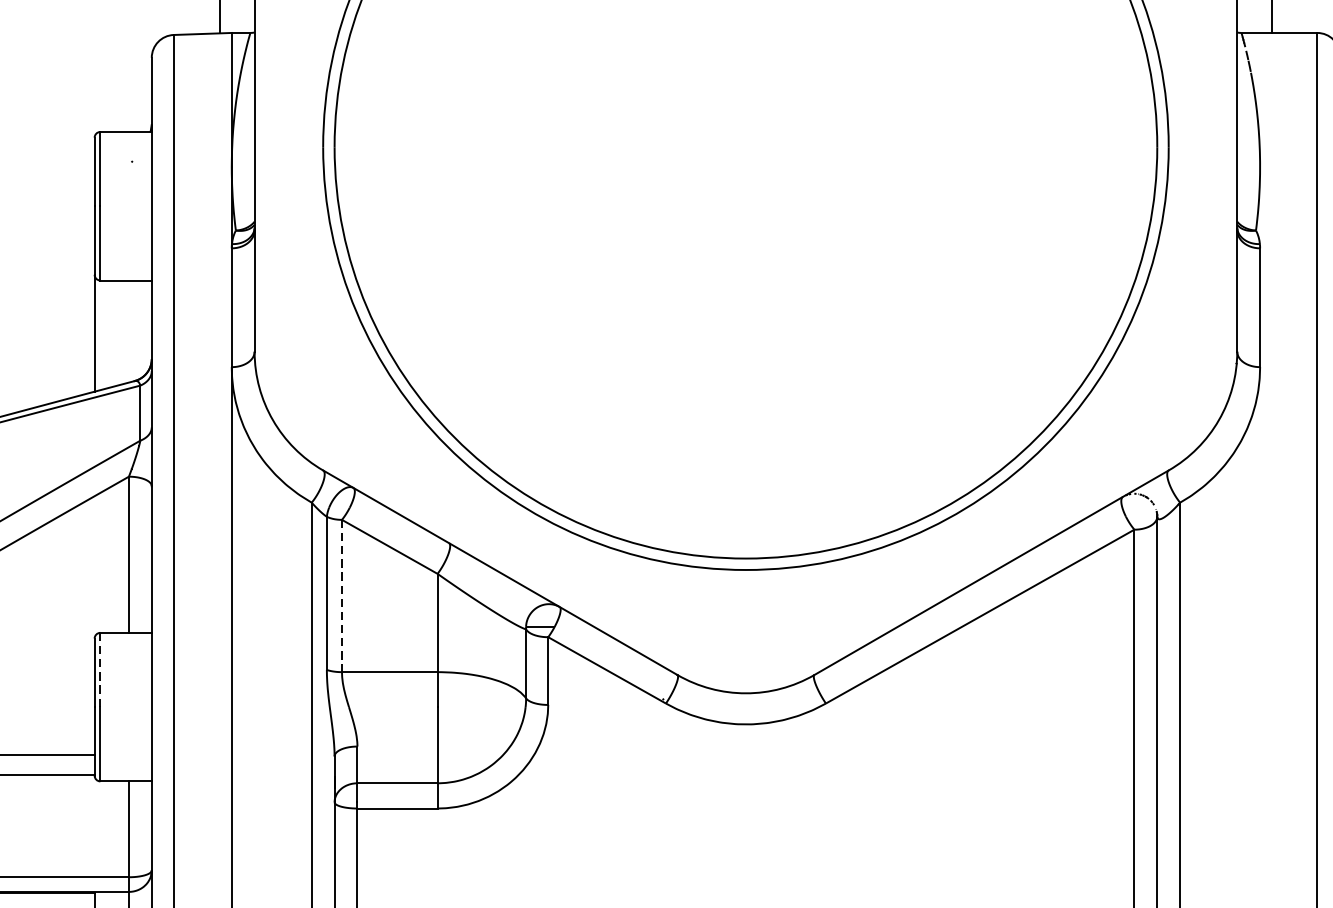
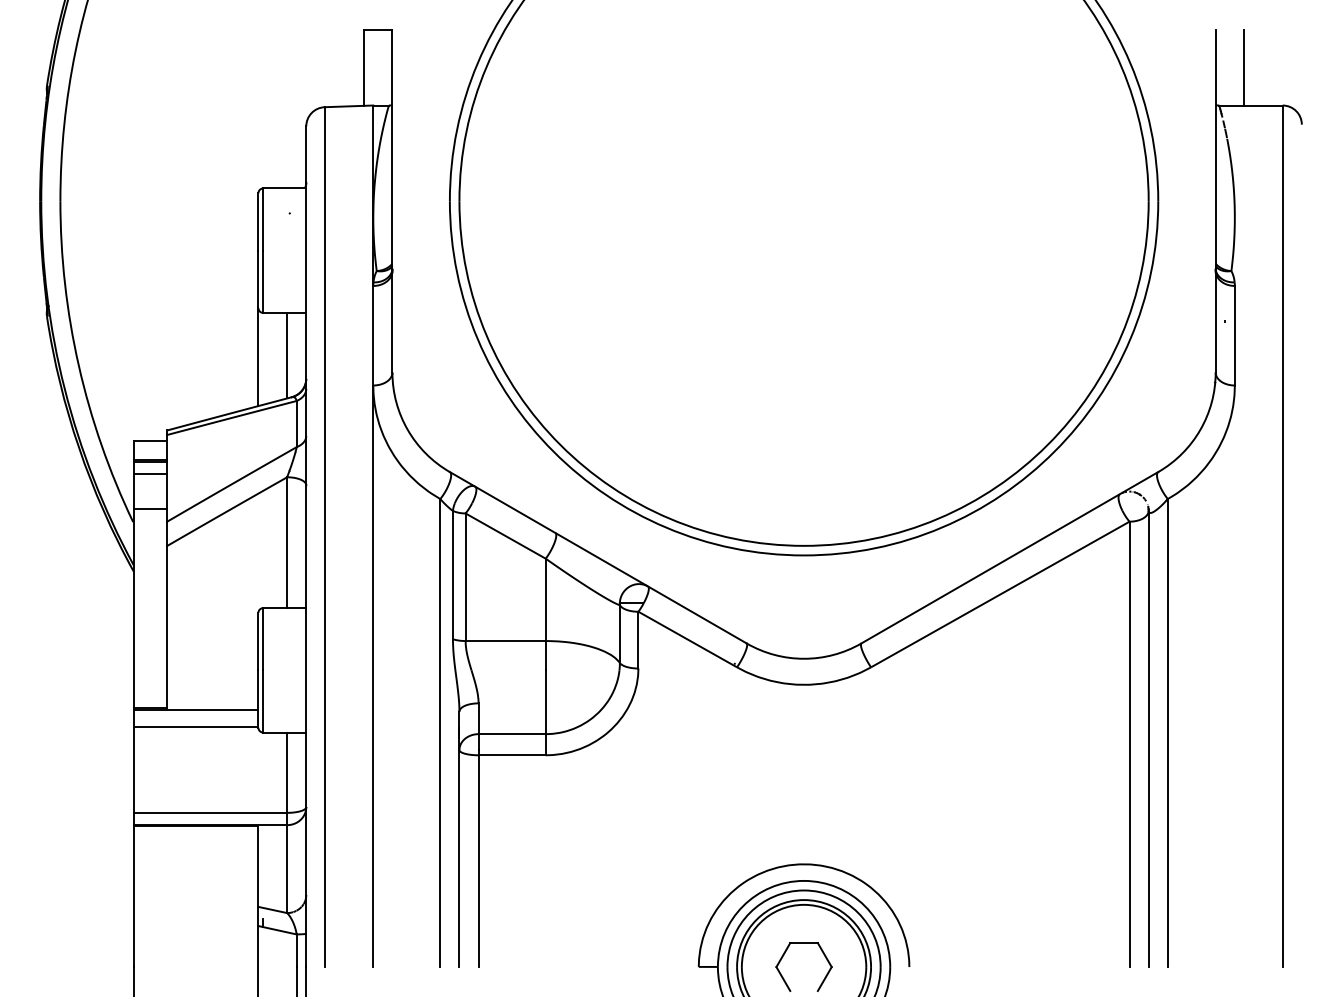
line: (129, 331) -> (287, 355), added
line: (341, 596) -> (465, 577), dashed -> solid
line: (100, 670) -> (263, 639), dashed -> solid

